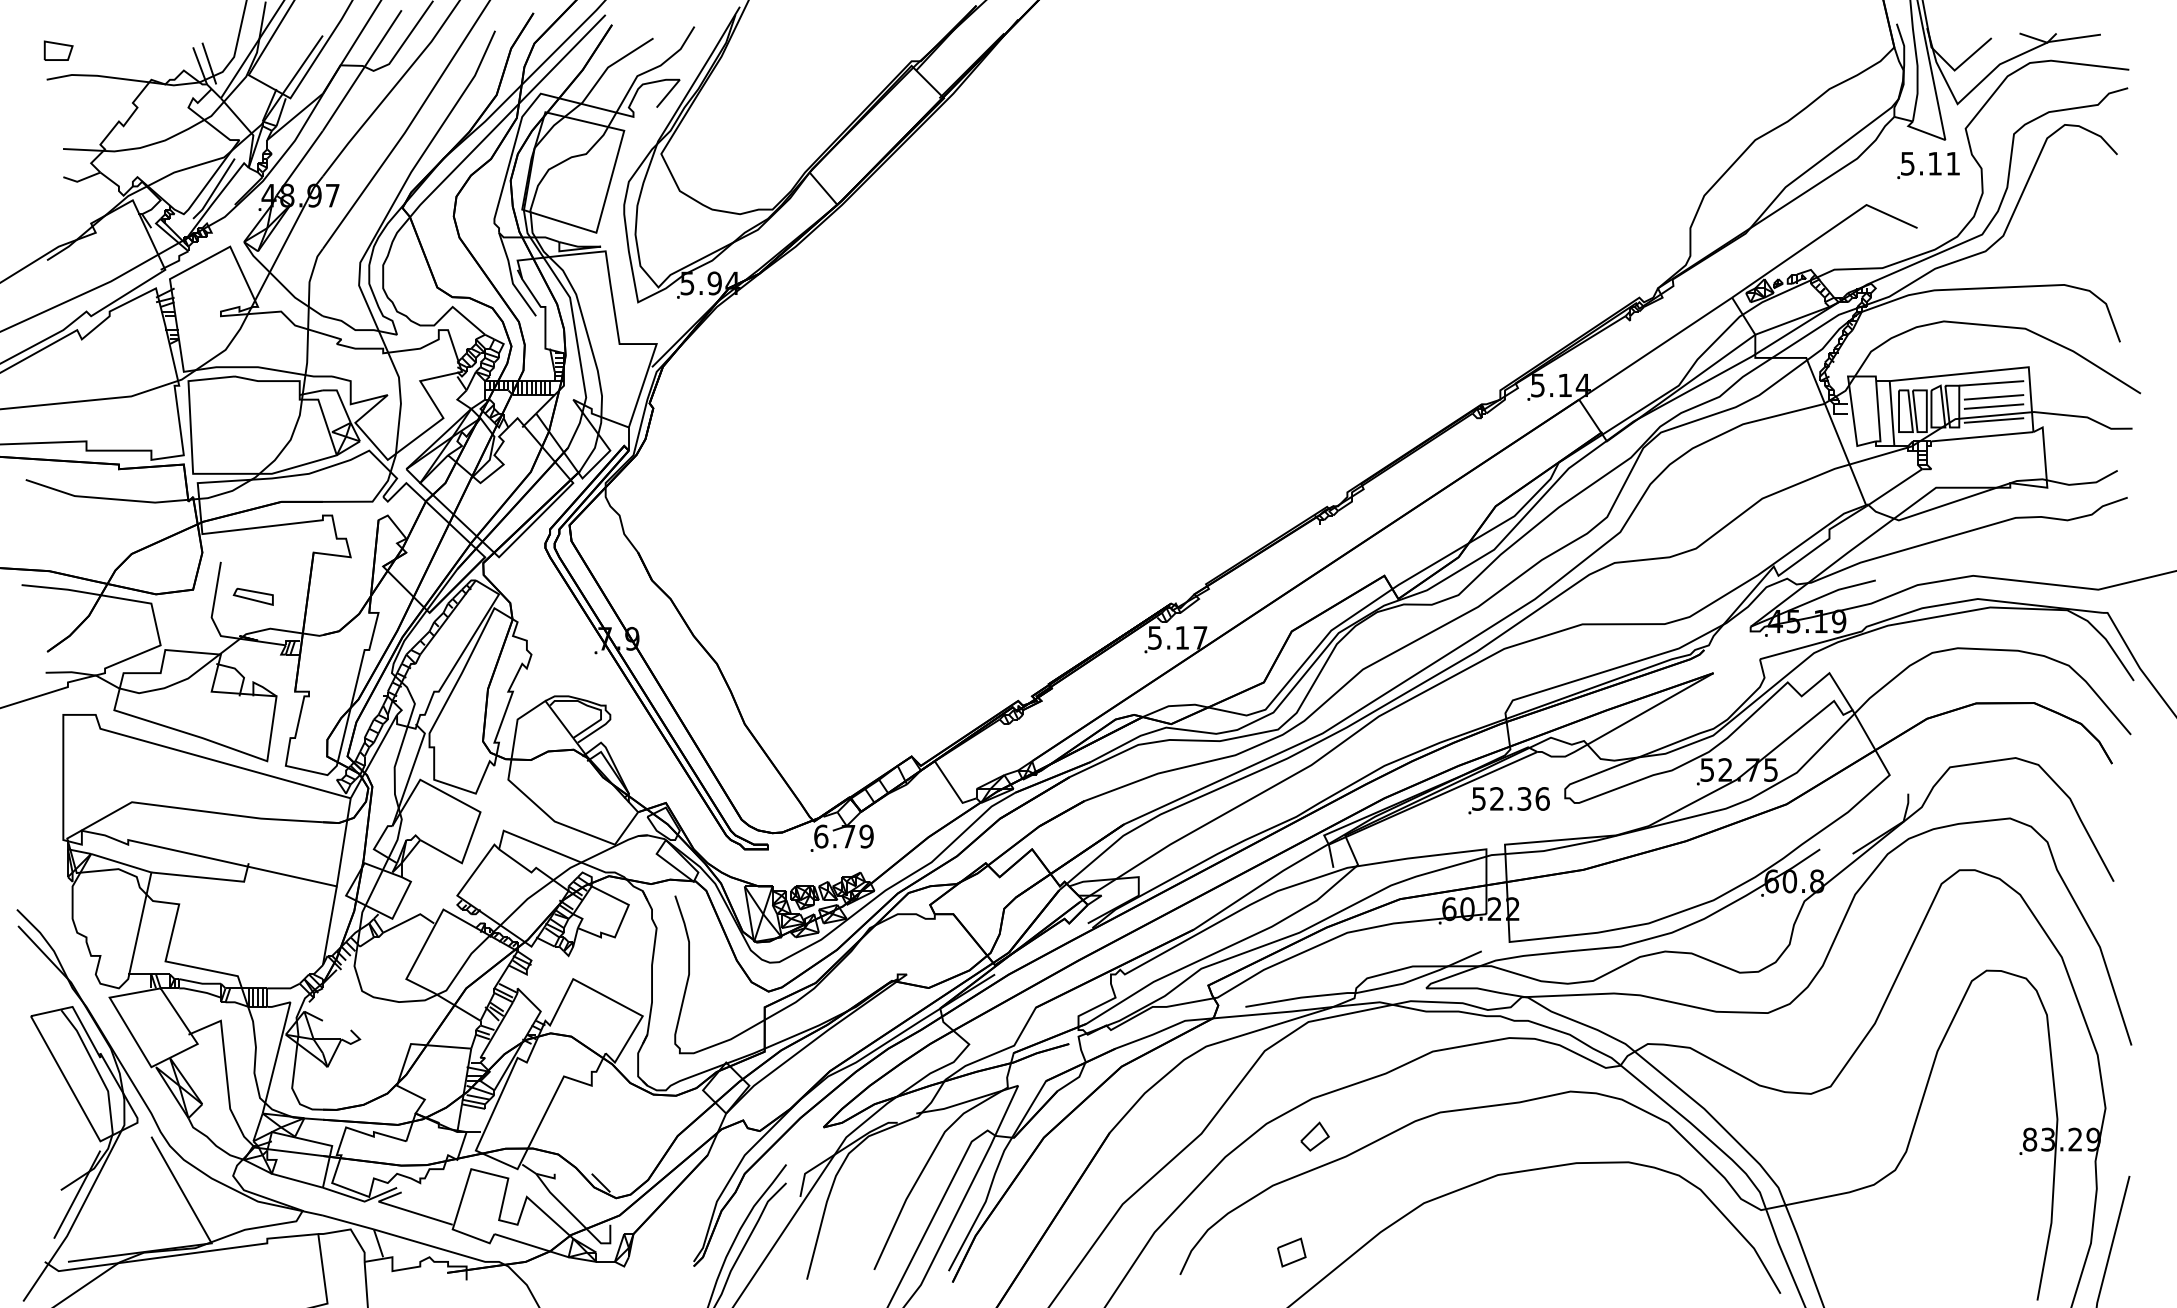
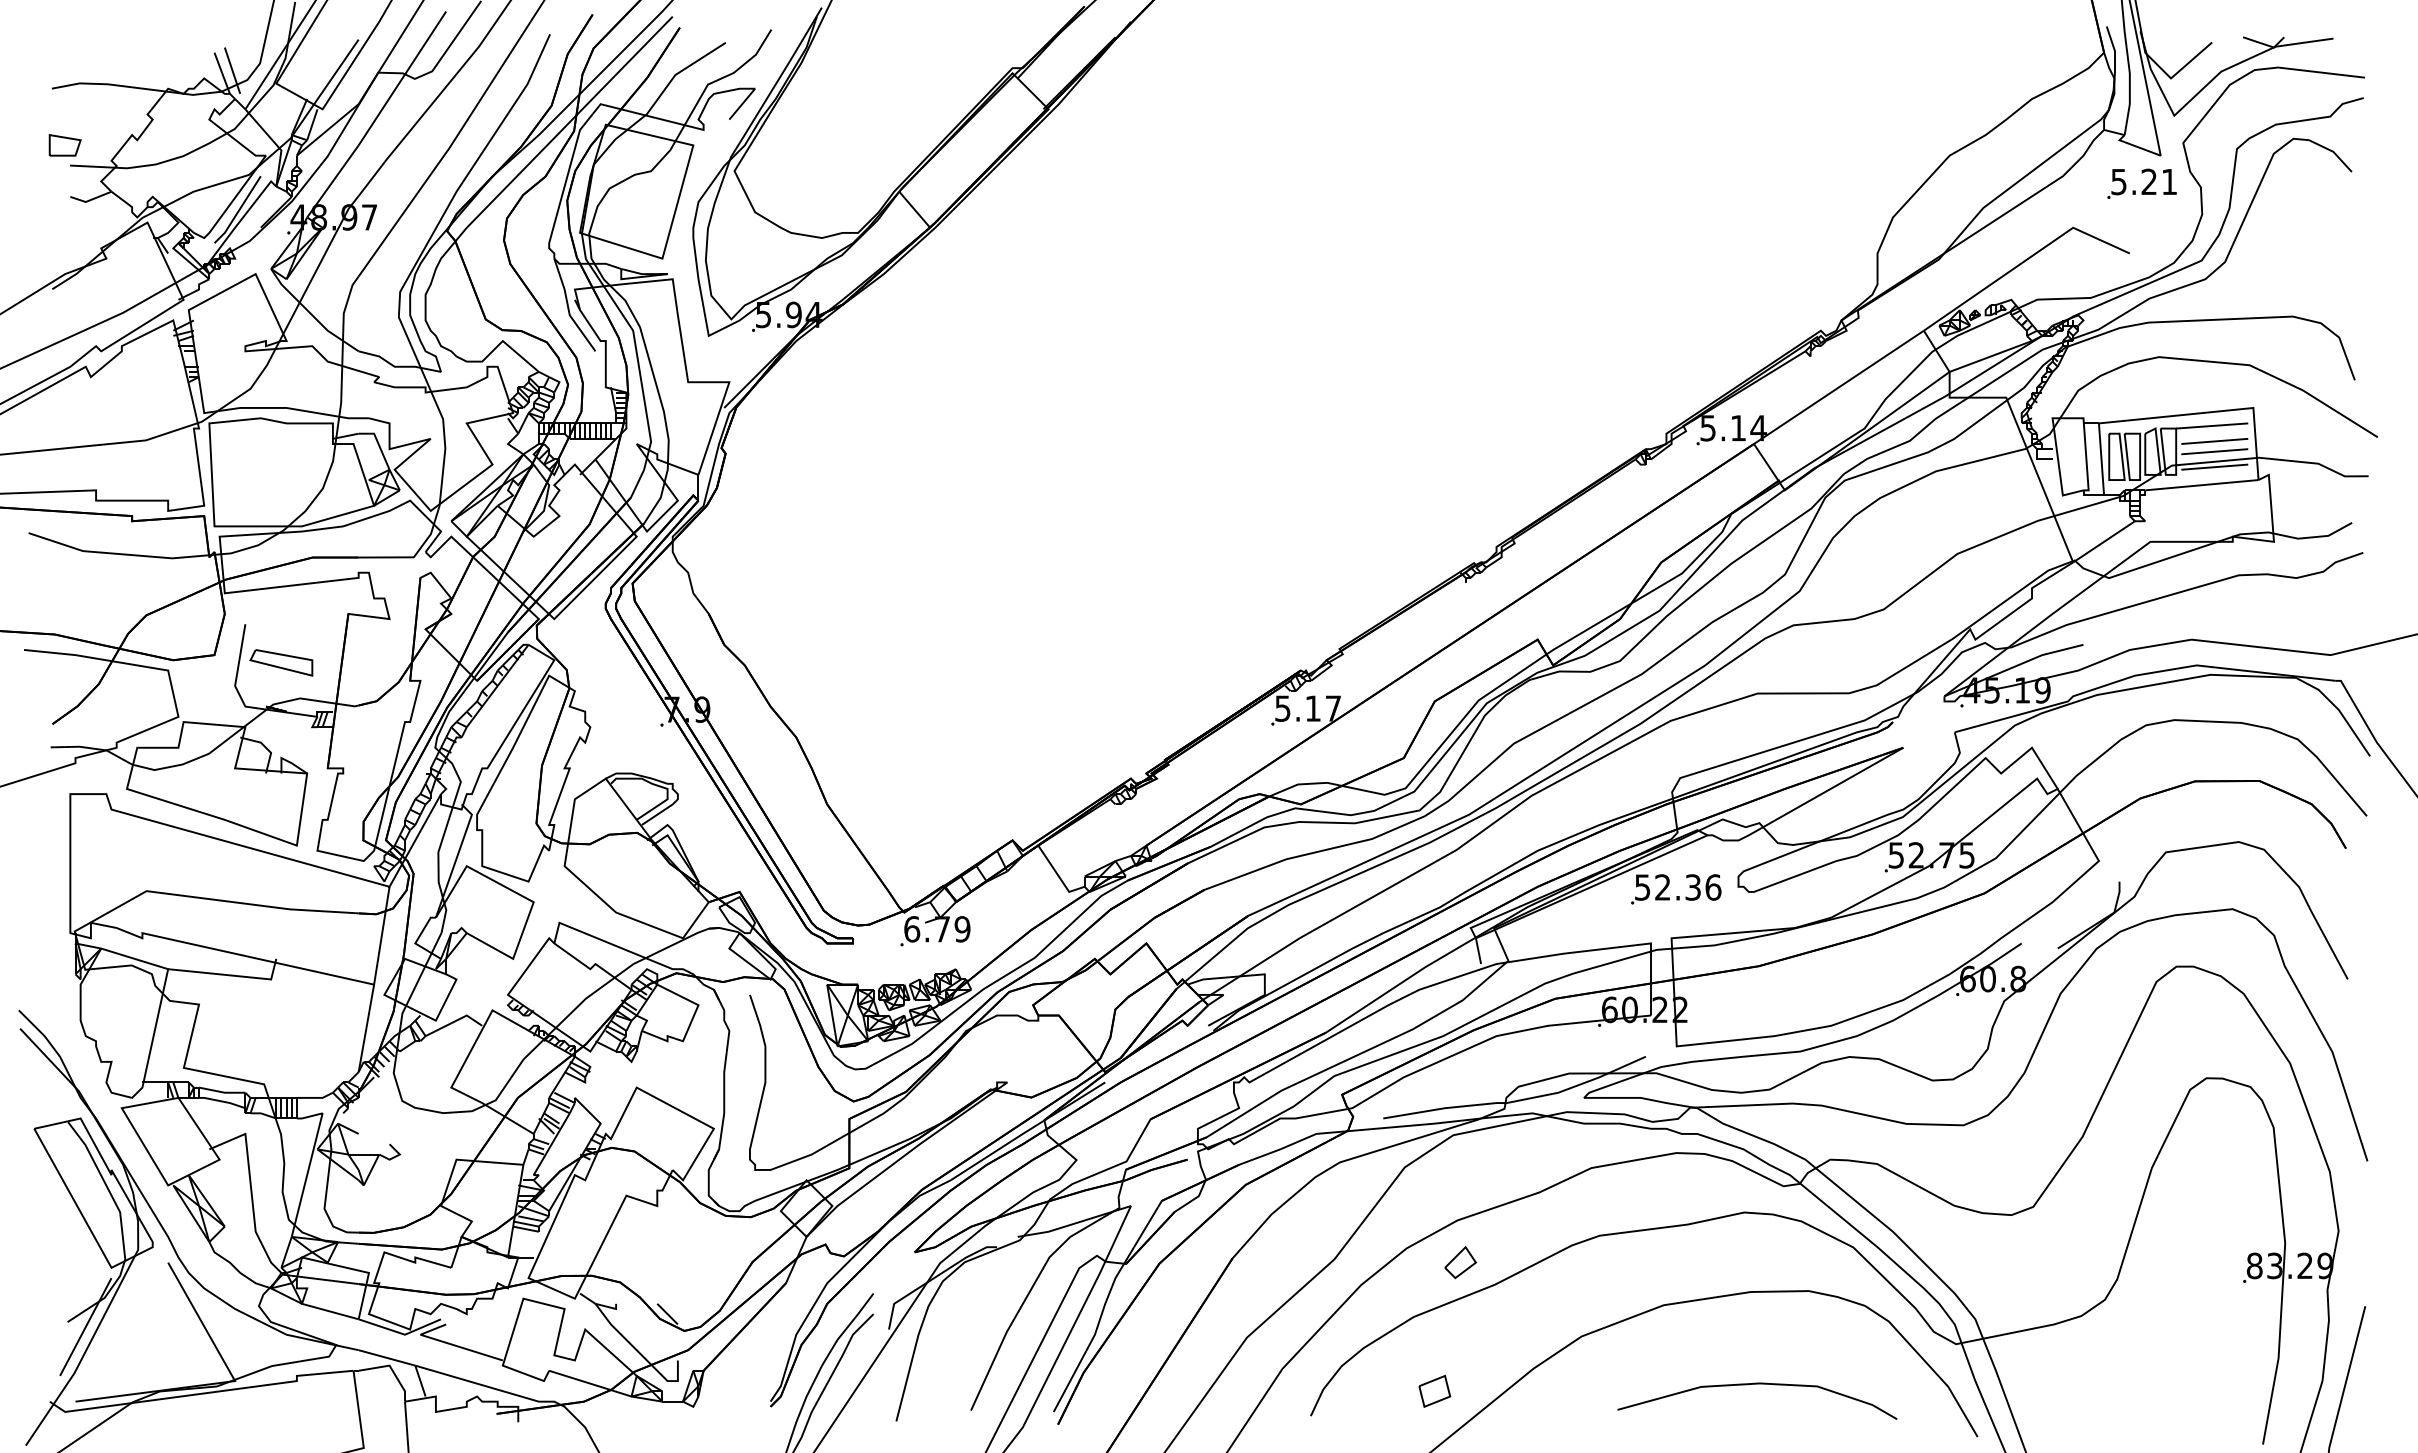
part: (58, 50) -> (64, 145), moved
text: (1934, 163) -> (2148, 181), 5.11 -> 5.21
part: (253, 596) -> (281, 662), size x1.43
curve: (1582, 1246) -> (1757, 1384), added

